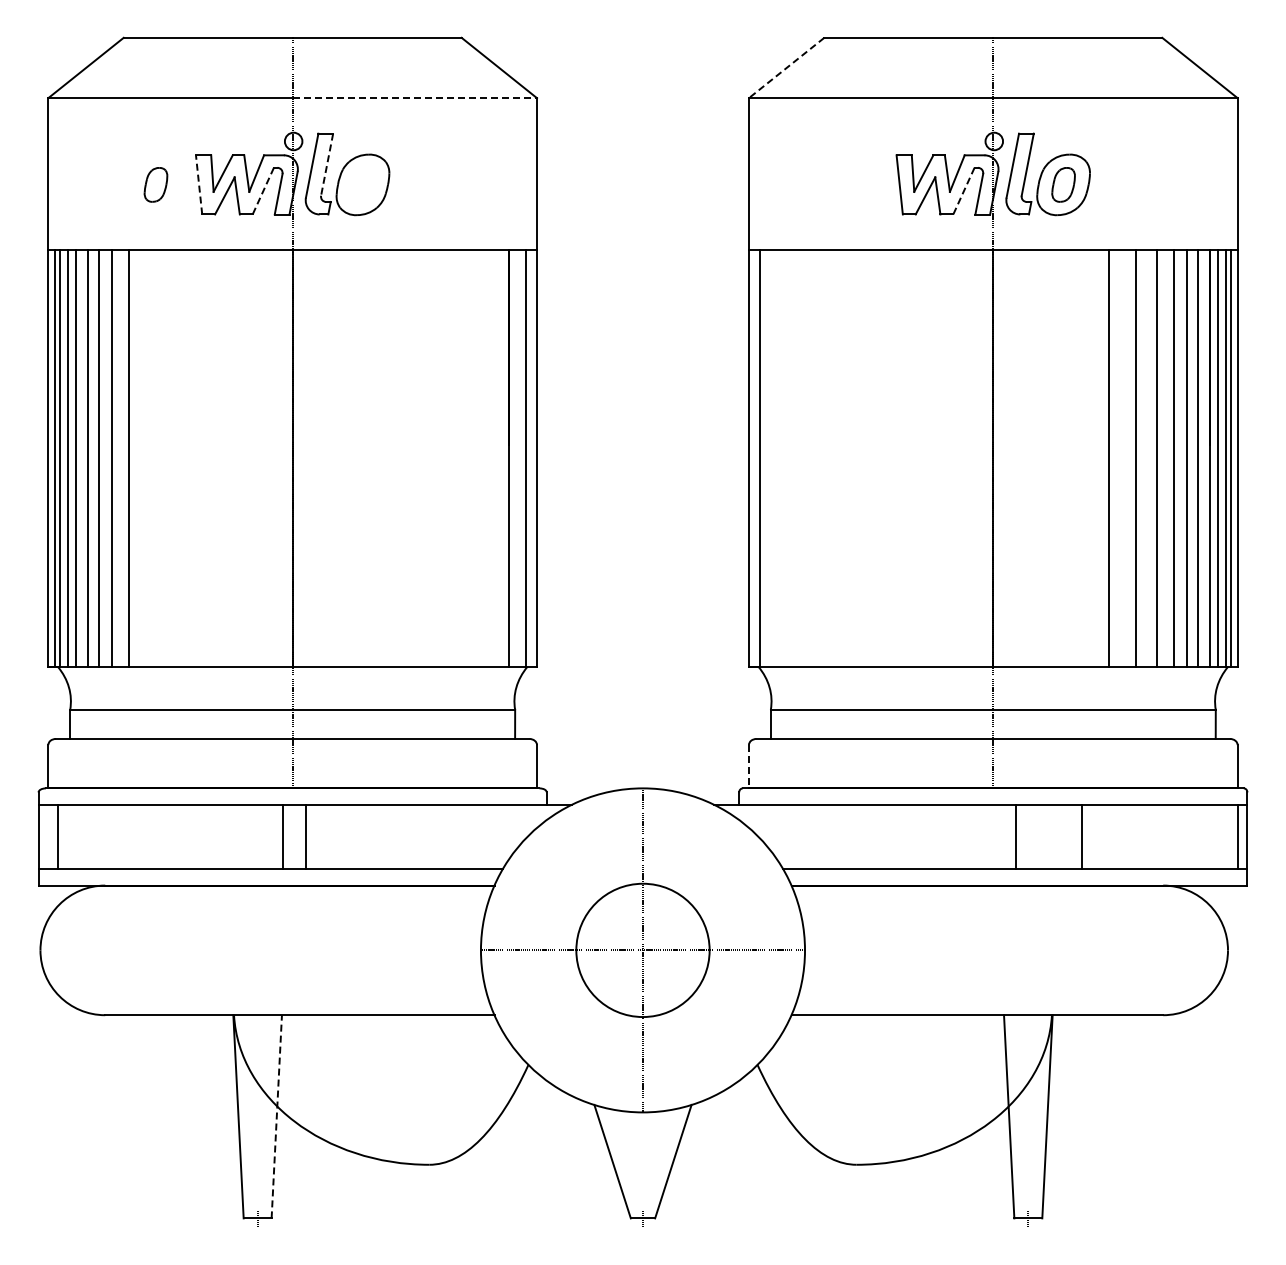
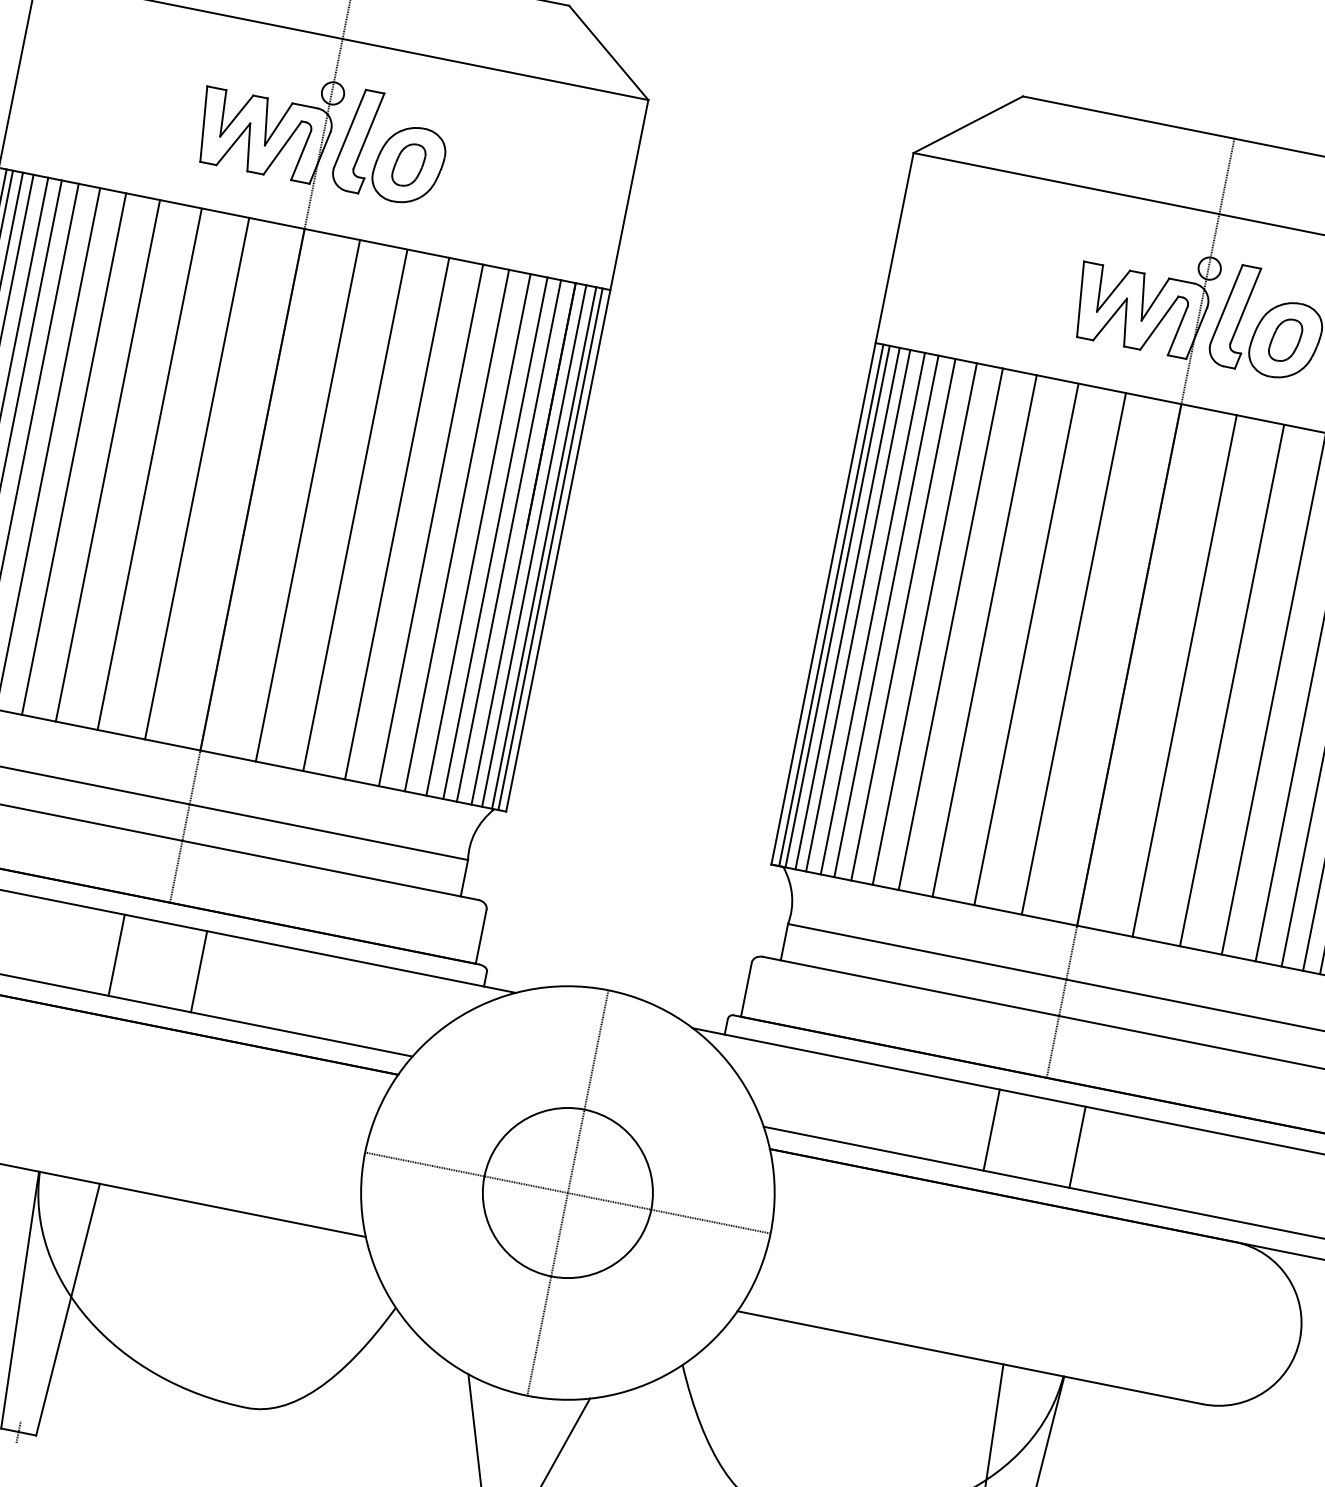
line: (786, 68) -> (967, 125), dashed -> solid
line: (415, 98) -> (496, 70), dashed -> solid
line: (327, 164) -> (369, 130), dashed -> solid
part: (155, 184) -> (408, 164), moved
line: (199, 184) -> (204, 123), dashed -> solid
line: (263, 191) -> (282, 148), dashed -> solid
line: (963, 191) -> (1158, 323), dashed -> solid
line: (150, 457) -> (74, 453), added
line: (177, 457) -> (108, 459), added
line: (248, 457) -> (197, 477), added
line: (336, 457) -> (307, 499), added
line: (408, 457) -> (397, 517), added
line: (435, 457) -> (431, 524), added
line: (456, 457) -> (457, 529), added
line: (473, 457) -> (479, 533), added
line: (486, 457) -> (495, 537), added
line: (497, 457) -> (509, 539), added
line: (517, 457) -> (534, 544), added
line: (530, 457) -> (550, 548), added
line: (755, 457) -> (831, 604), added
line: (768, 457) -> (848, 607), added
line: (776, 457) -> (858, 609), added
line: (788, 457) -> (873, 612), added
line: (799, 457) -> (886, 615), added
line: (812, 457) -> (903, 618), added
line: (829, 457) -> (924, 622), added
line: (850, 457) -> (950, 628), added
line: (877, 457) -> (984, 634), added
line: (949, 457) -> (1074, 652), added
line: (1037, 457) -> (1184, 674), added
line: (210, 458) -> (149, 469), added
line: (374, 458) -> (354, 510), added
line: (911, 458) -> (1026, 644), added
line: (1075, 458) -> (1232, 685), added
line: (748, 766) -> (745, 989), dashed -> solid
line: (282, 836) -> (199, 971), moved
line: (305, 836) -> (116, 954), moved
line: (1015, 836) -> (991, 1129), moved
line: (1081, 836) -> (1077, 1146), moved
line: (276, 1116) -> (67, 1309), dashed -> solid

